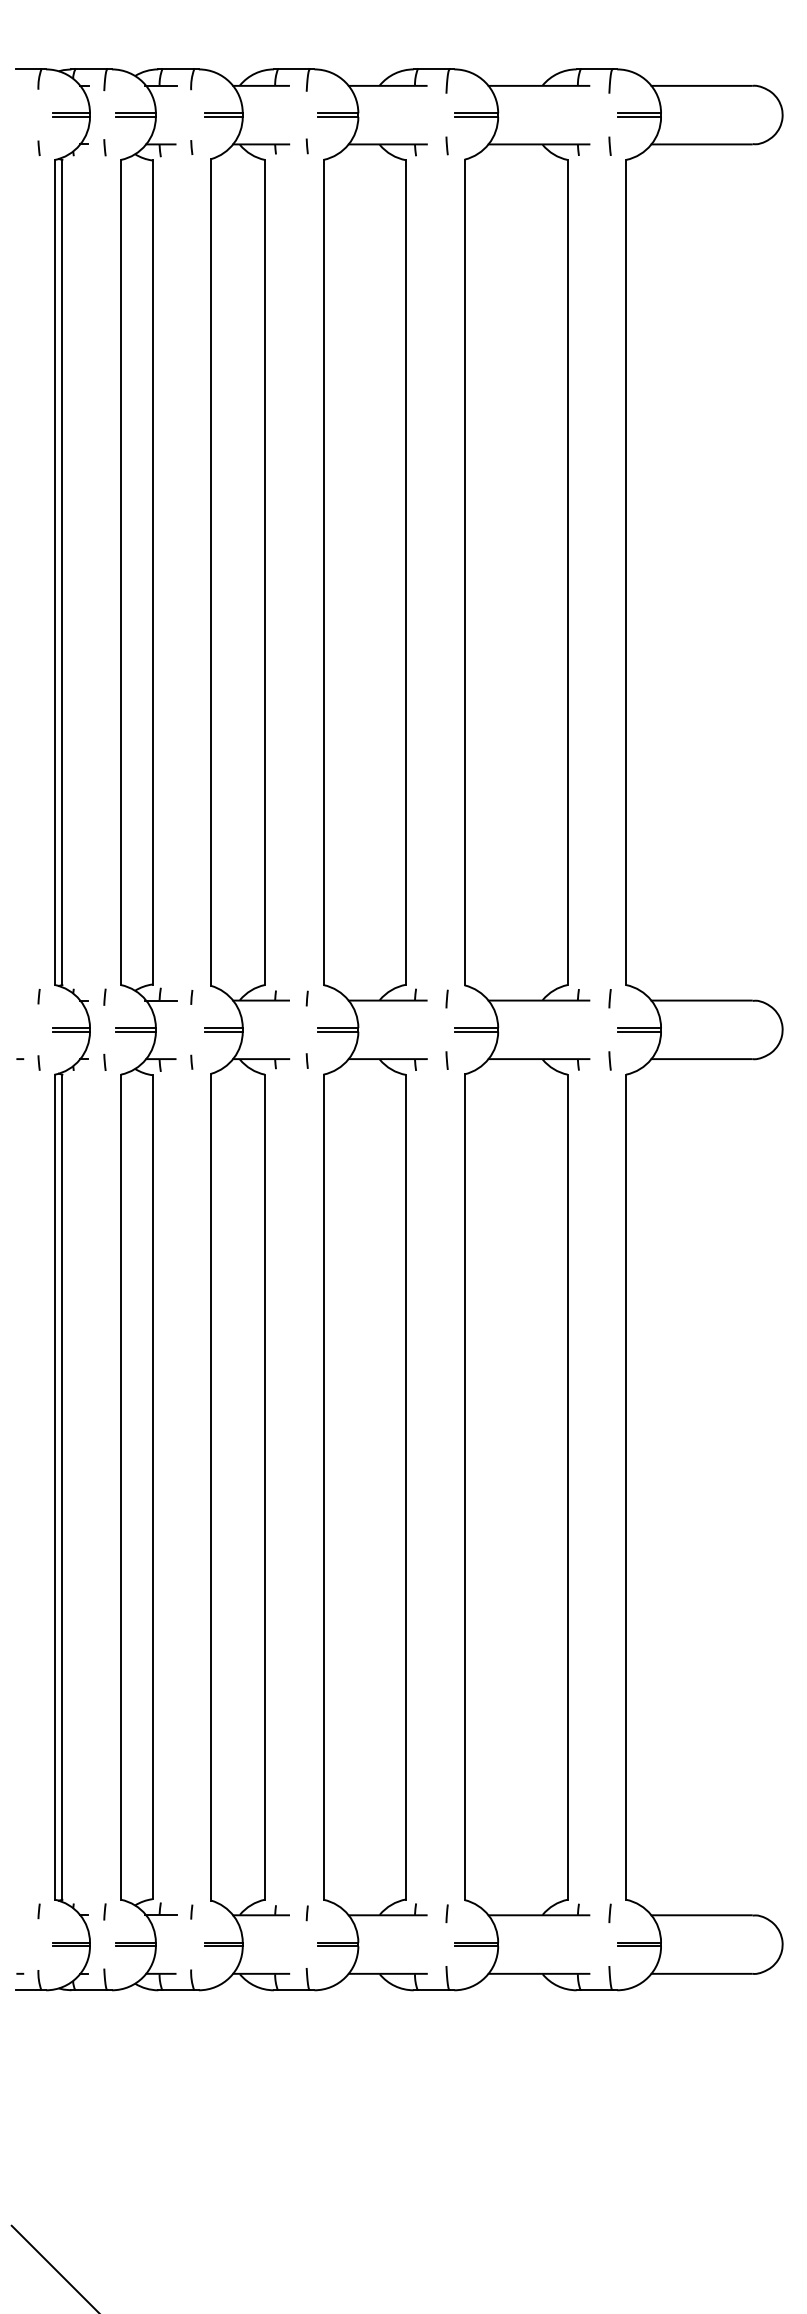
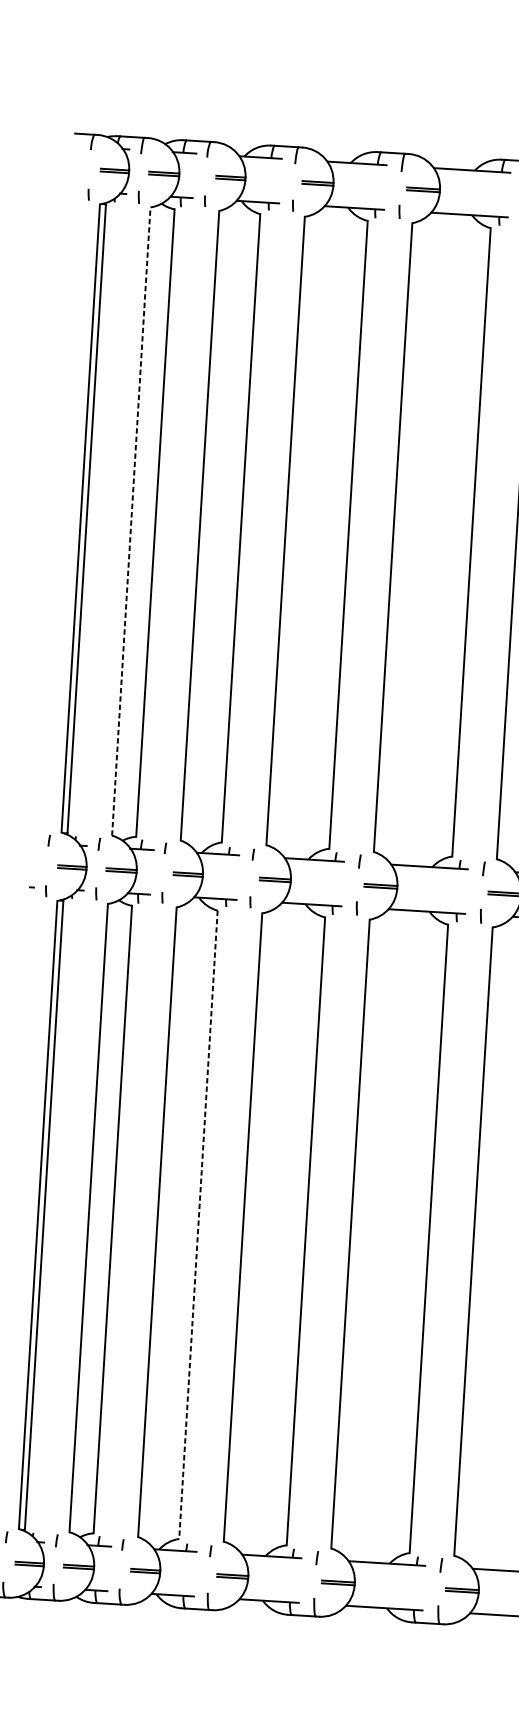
line: (120, 572) -> (131, 521), solid -> dashed
line: (265, 1487) -> (198, 1225), solid -> dashed

